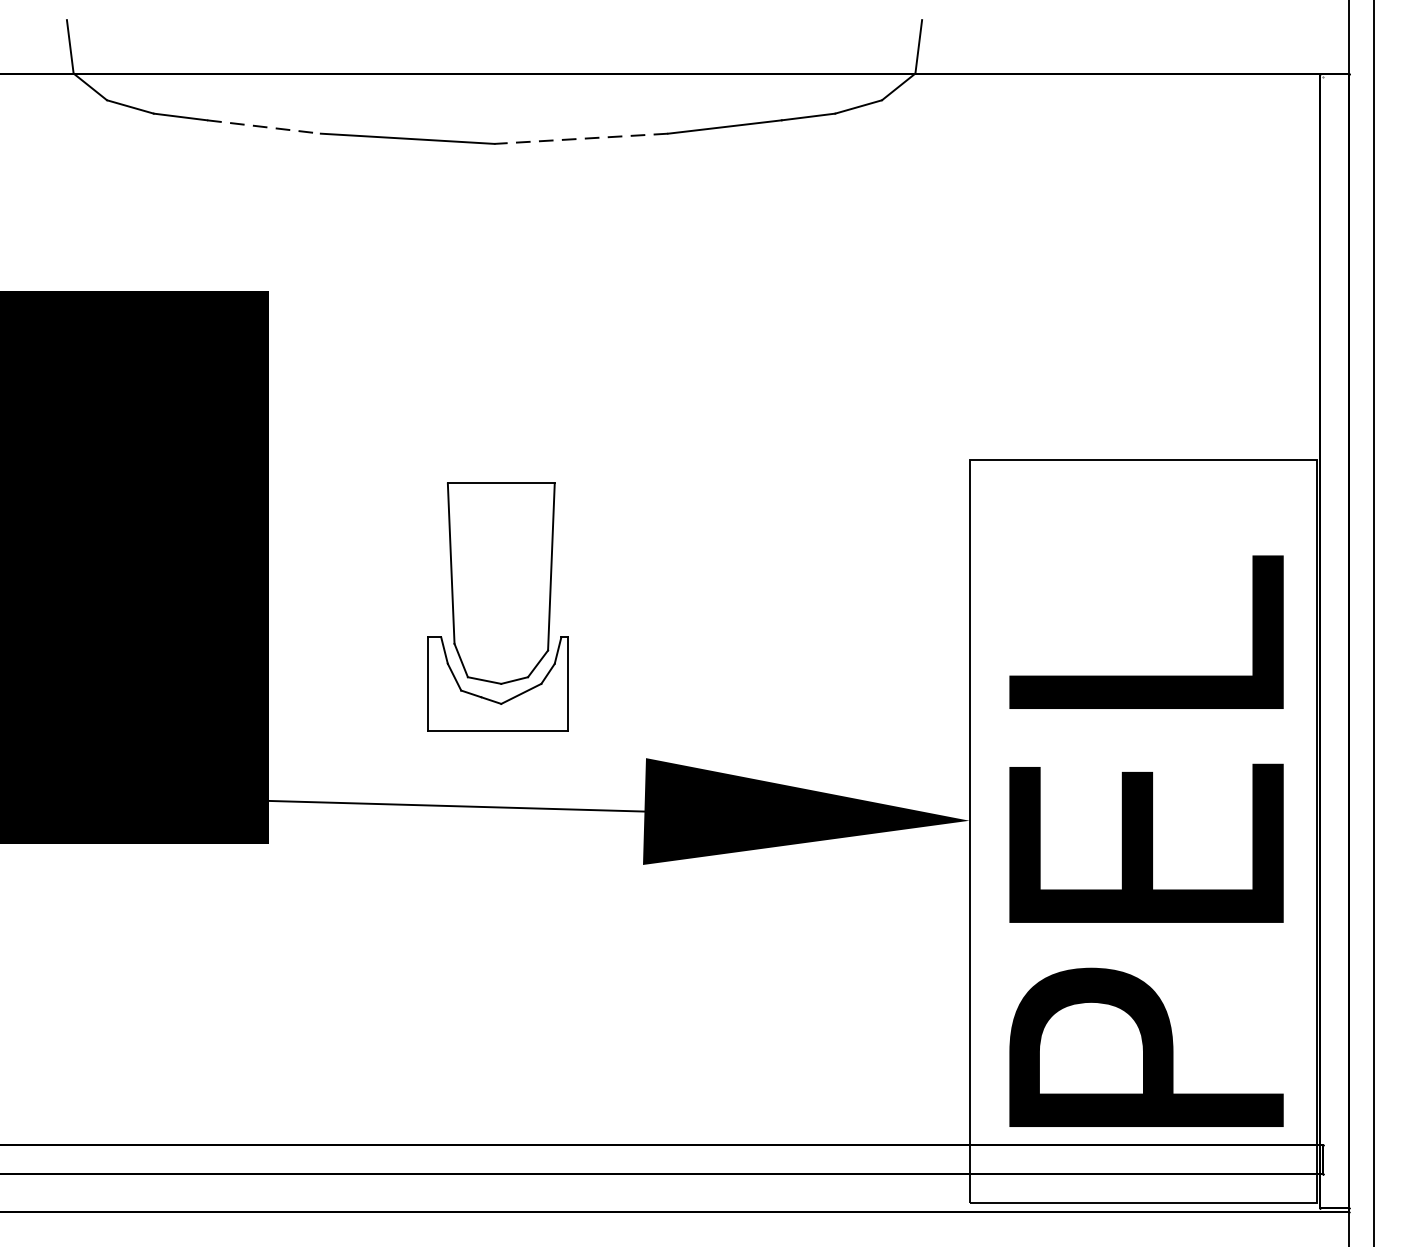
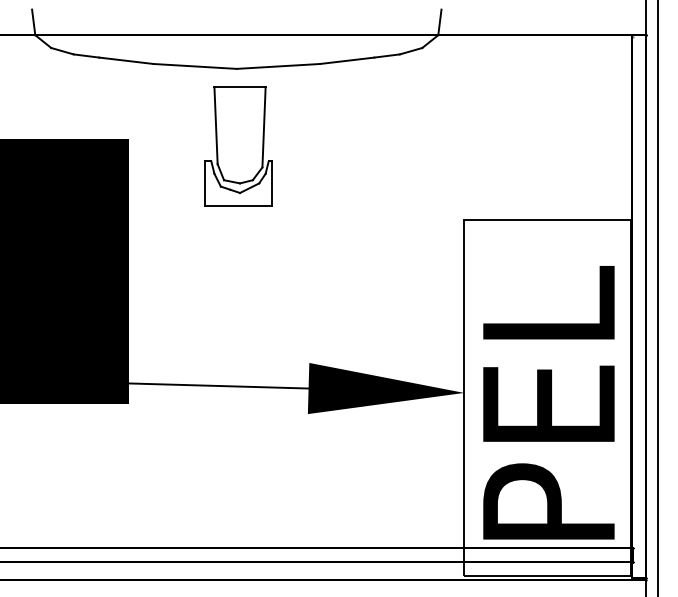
line: (264, 126) -> (126, 60), dashed -> solid
line: (581, 138) -> (278, 66), dashed -> solid
part: (498, 606) -> (238, 146), moved

